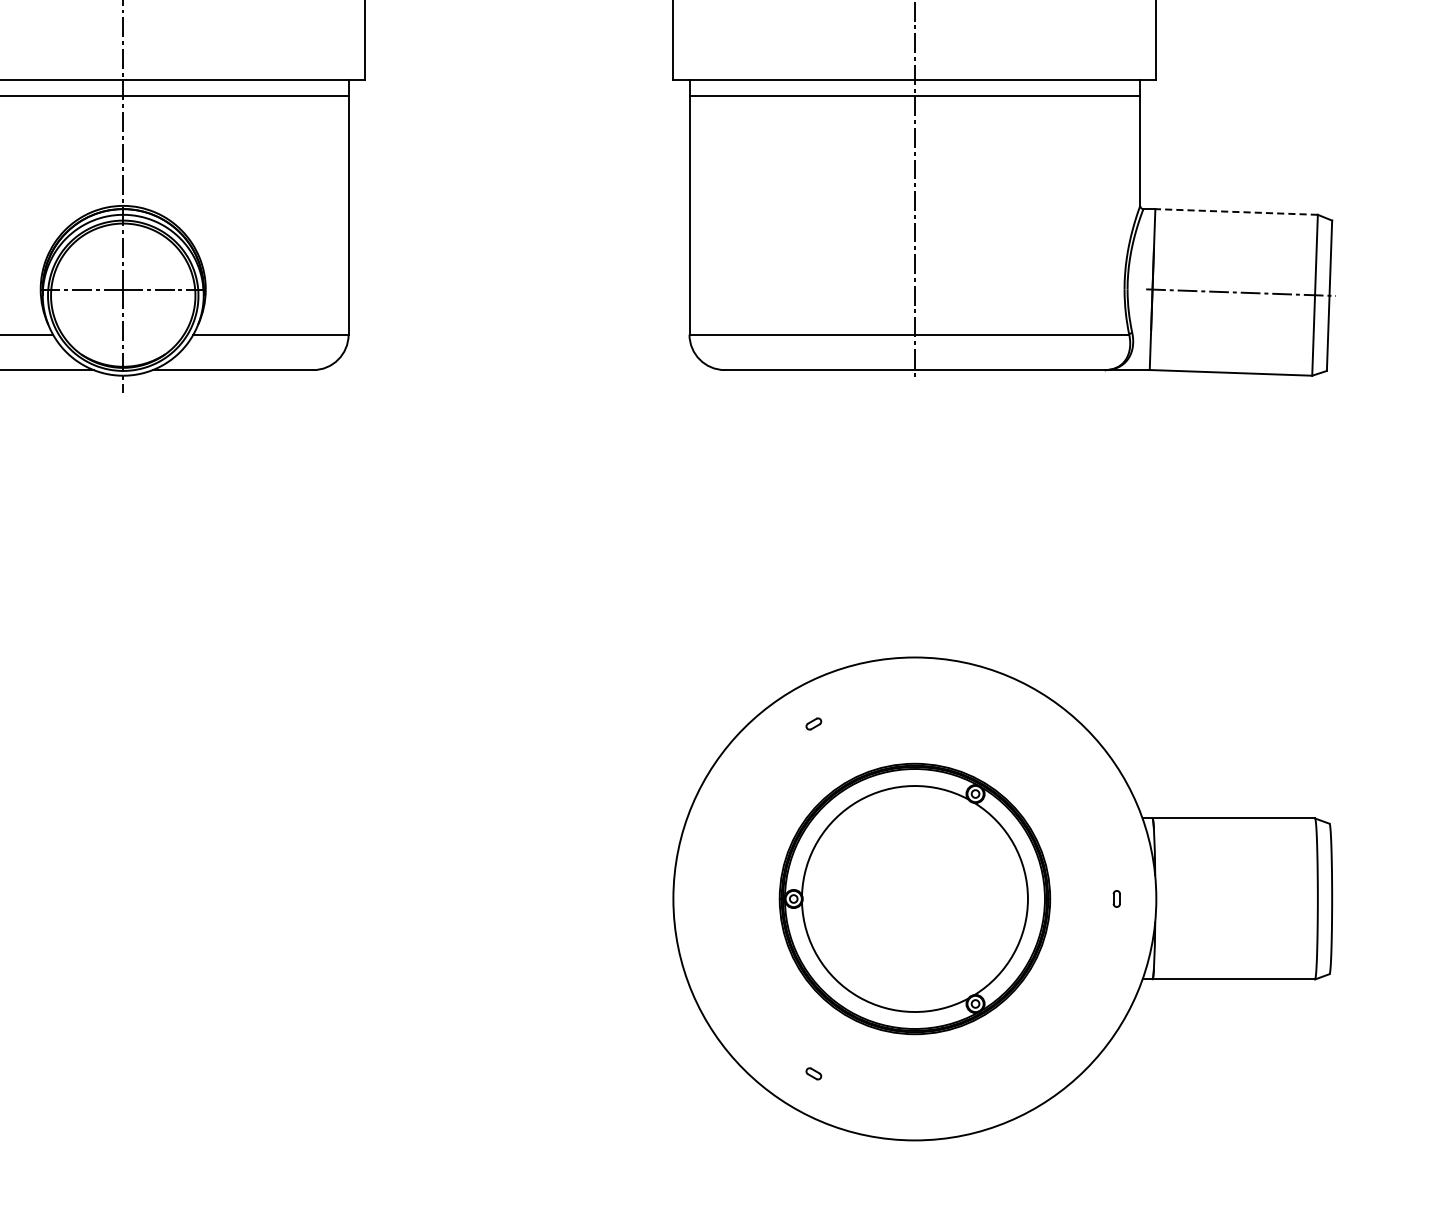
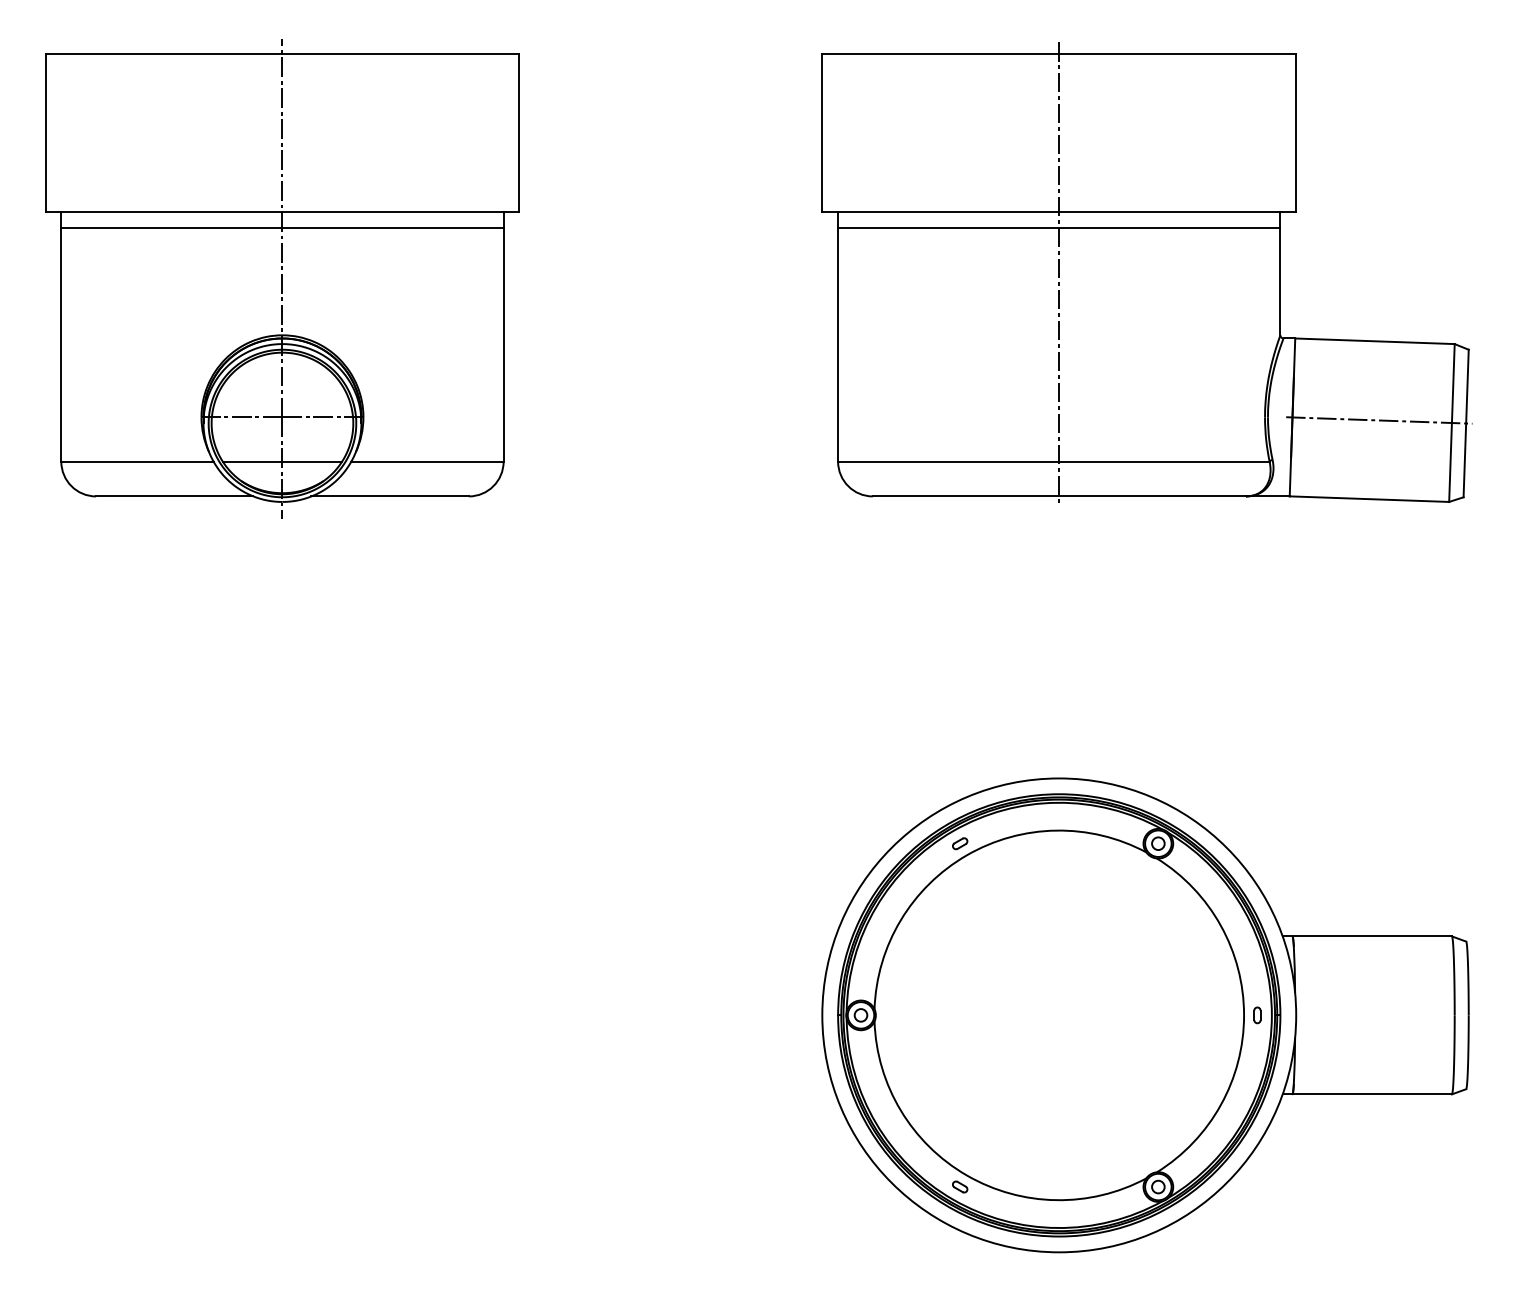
line: (1236, 212) -> (1374, 341), dashed -> solid
line: (123, 334) -> (282, 461), added
part: (915, 899) -> (1059, 1015), size x1.67

